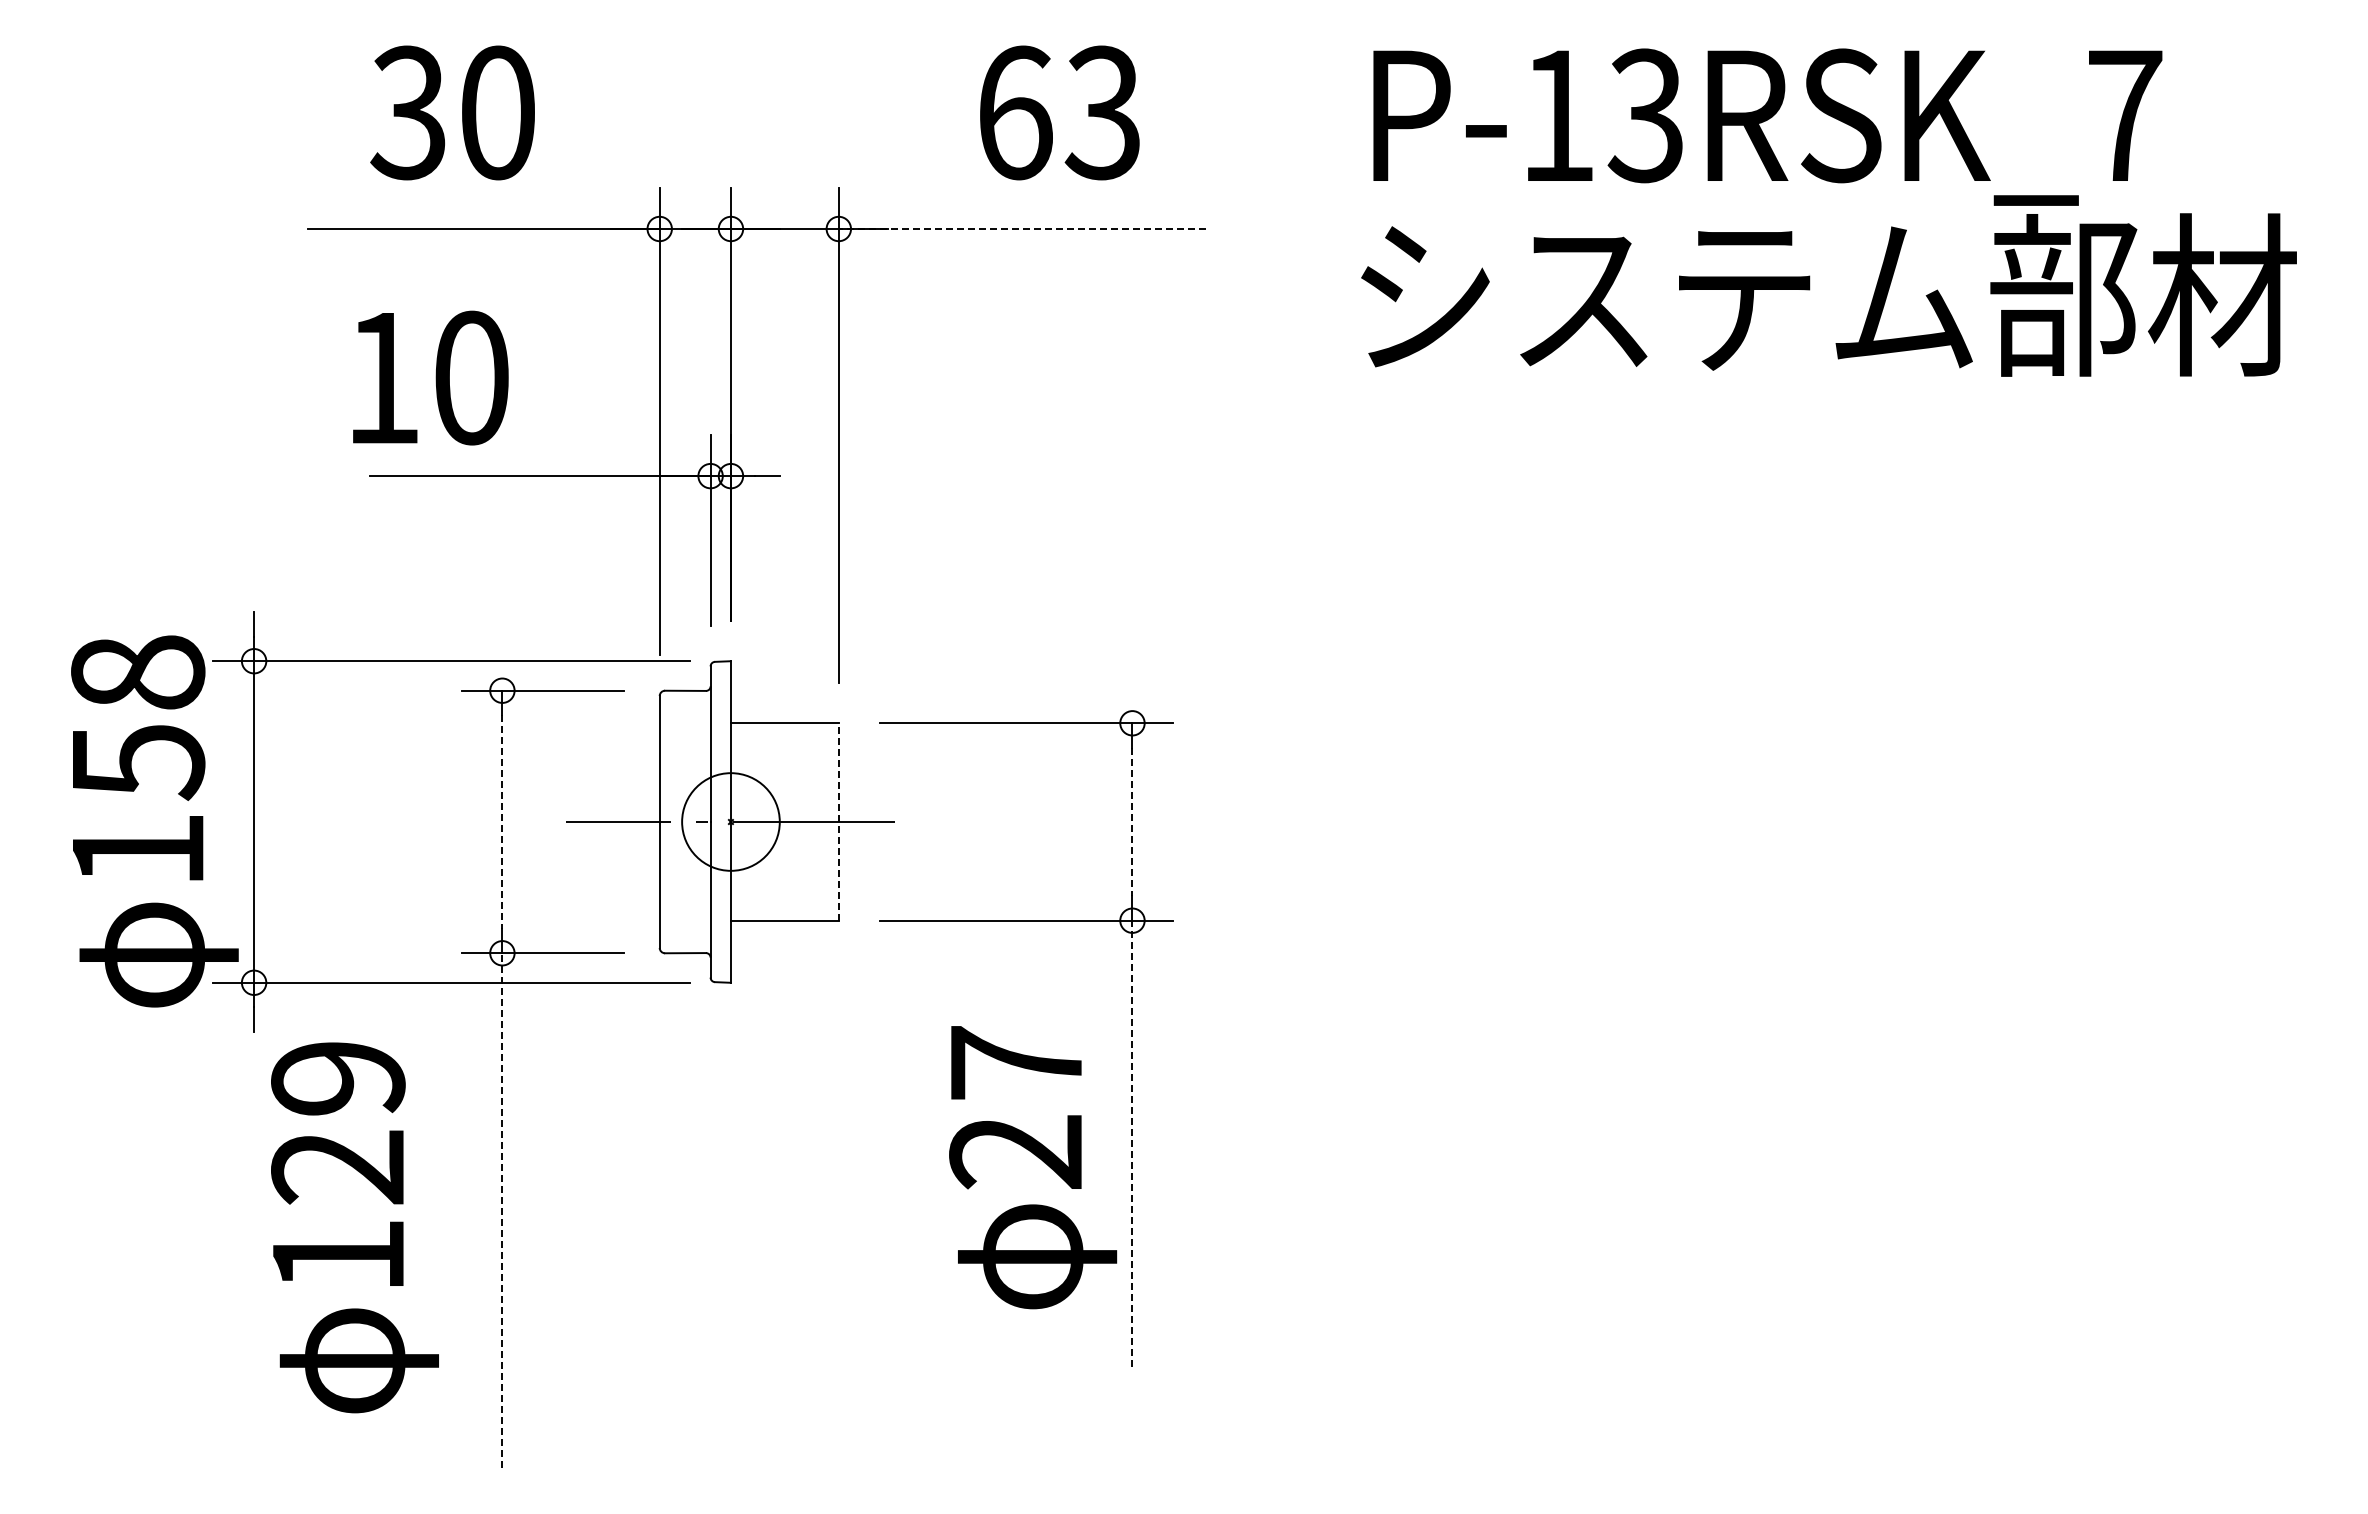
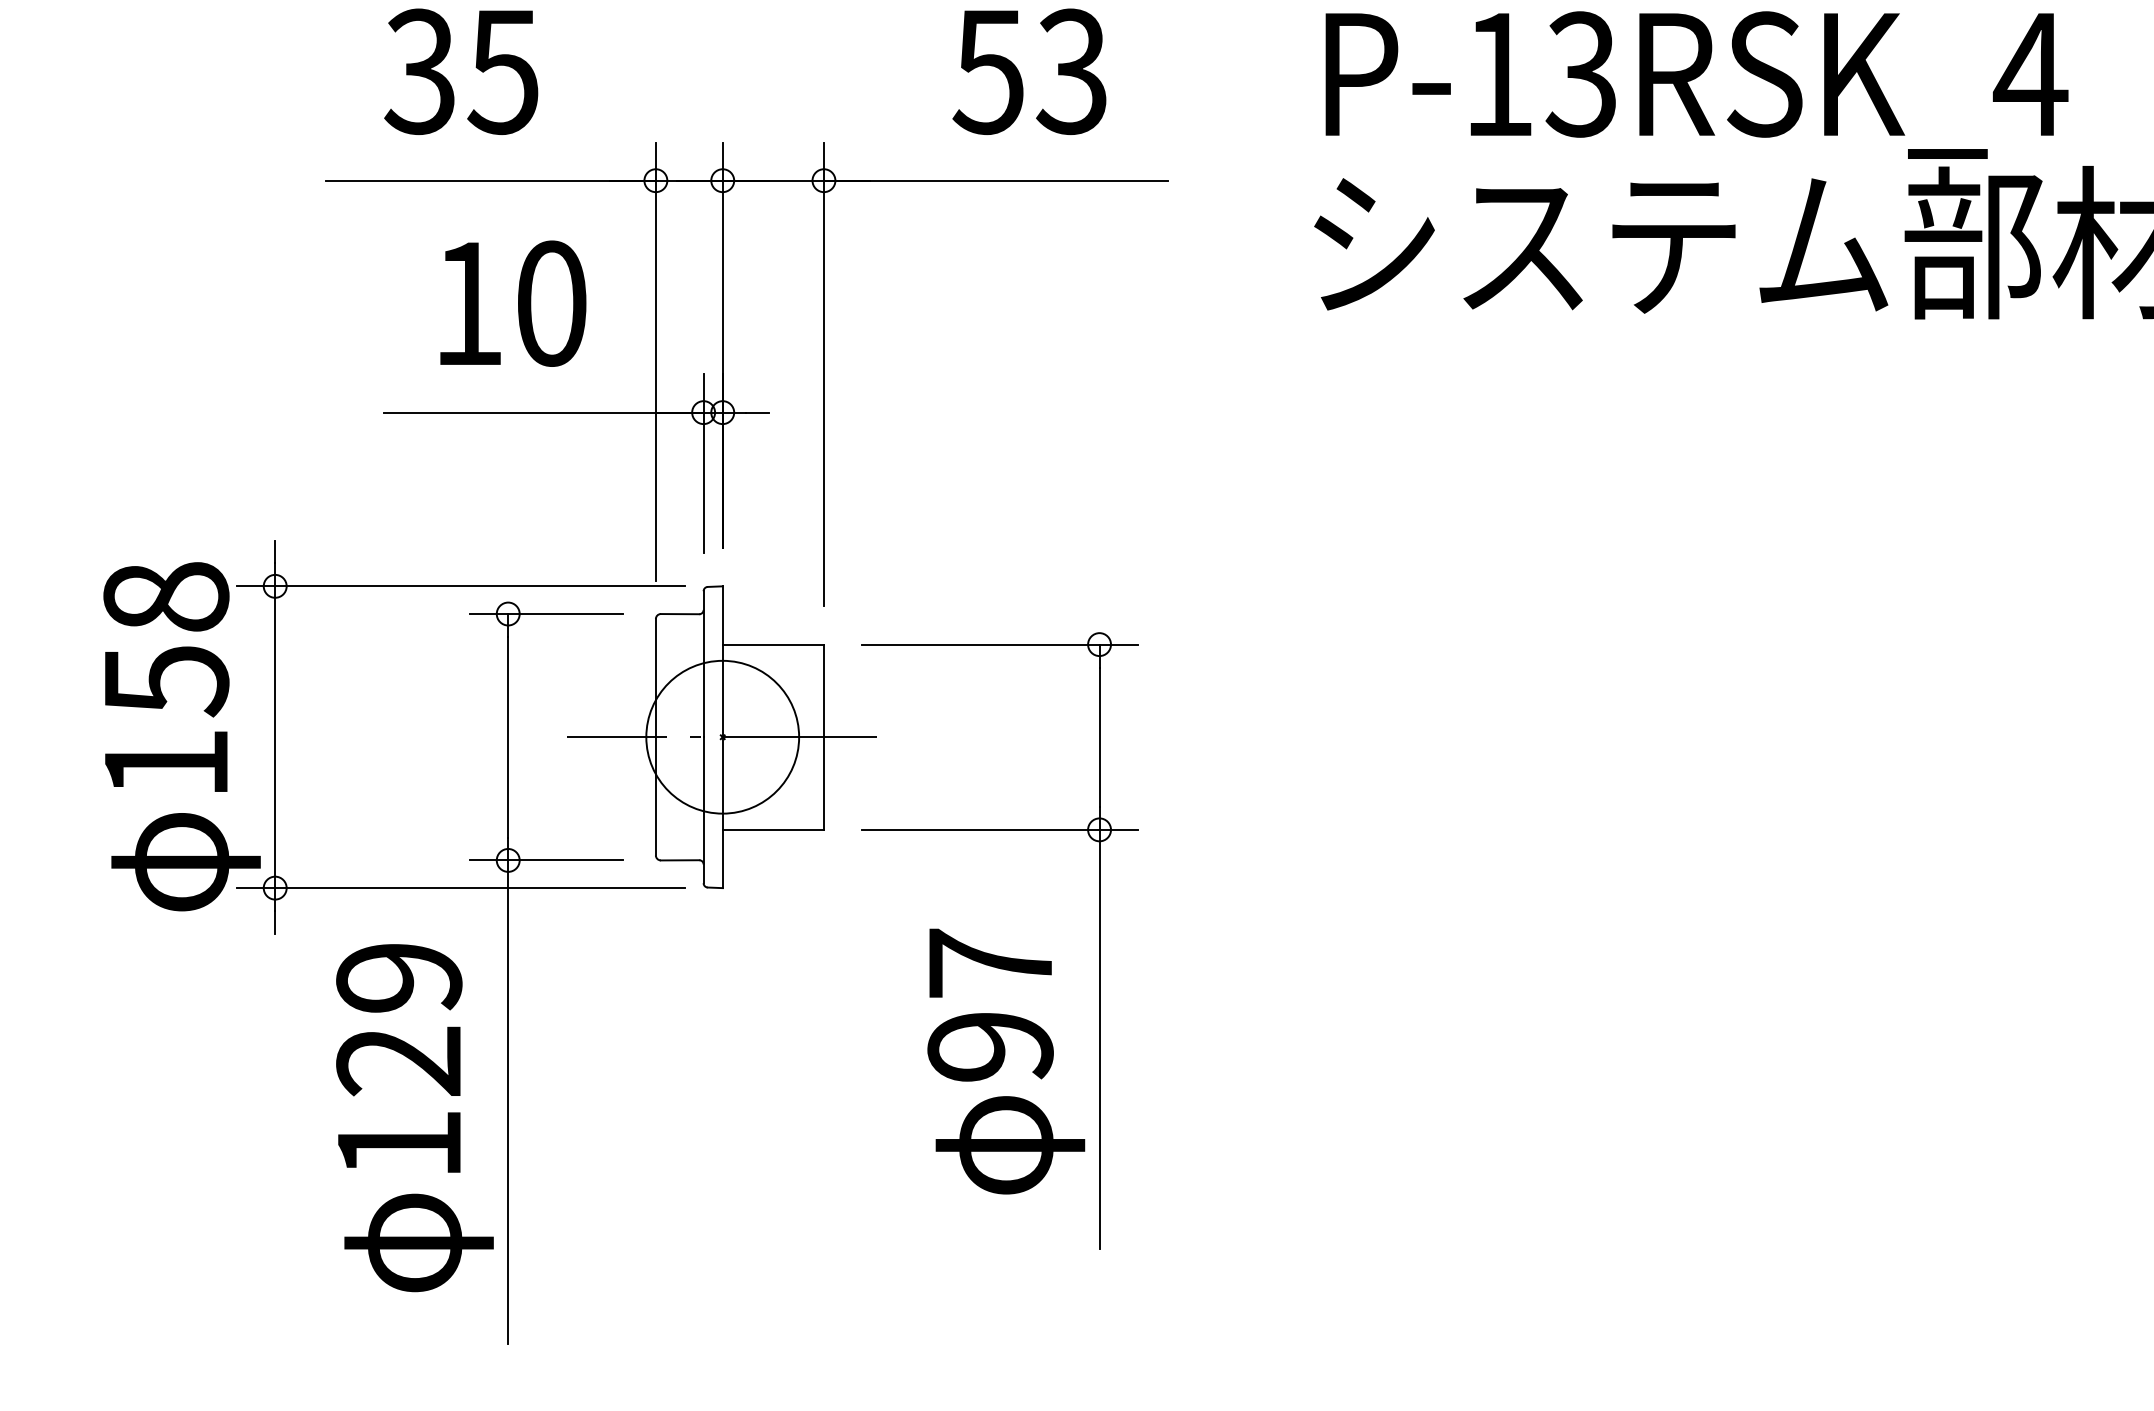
text: (496, 112) -> (502, 71), 30 -> 35
text: (1013, 112) -> (987, 71), 63 -> 53
text: (2124, 115) -> (2030, 74), P-13RSK_7 -> P-13RSK_4
line: (1021, 229) -> (995, 181), dashed -> solid
text: (430, 377) -> (513, 303), moved
circle: (730, 821) -> (722, 736), size x1.67
line: (502, 822) -> (508, 737), dashed -> solid
line: (838, 822) -> (823, 737), dashed -> solid
line: (1132, 822) -> (1099, 737), dashed -> solid
line: (1132, 1143) -> (1099, 1038), dashed -> solid
text: (1016, 1152) -> (990, 1047), 27 -> 97
line: (502, 1210) -> (508, 1101), dashed -> solid
text: (354, 1227) -> (414, 1117), moved

